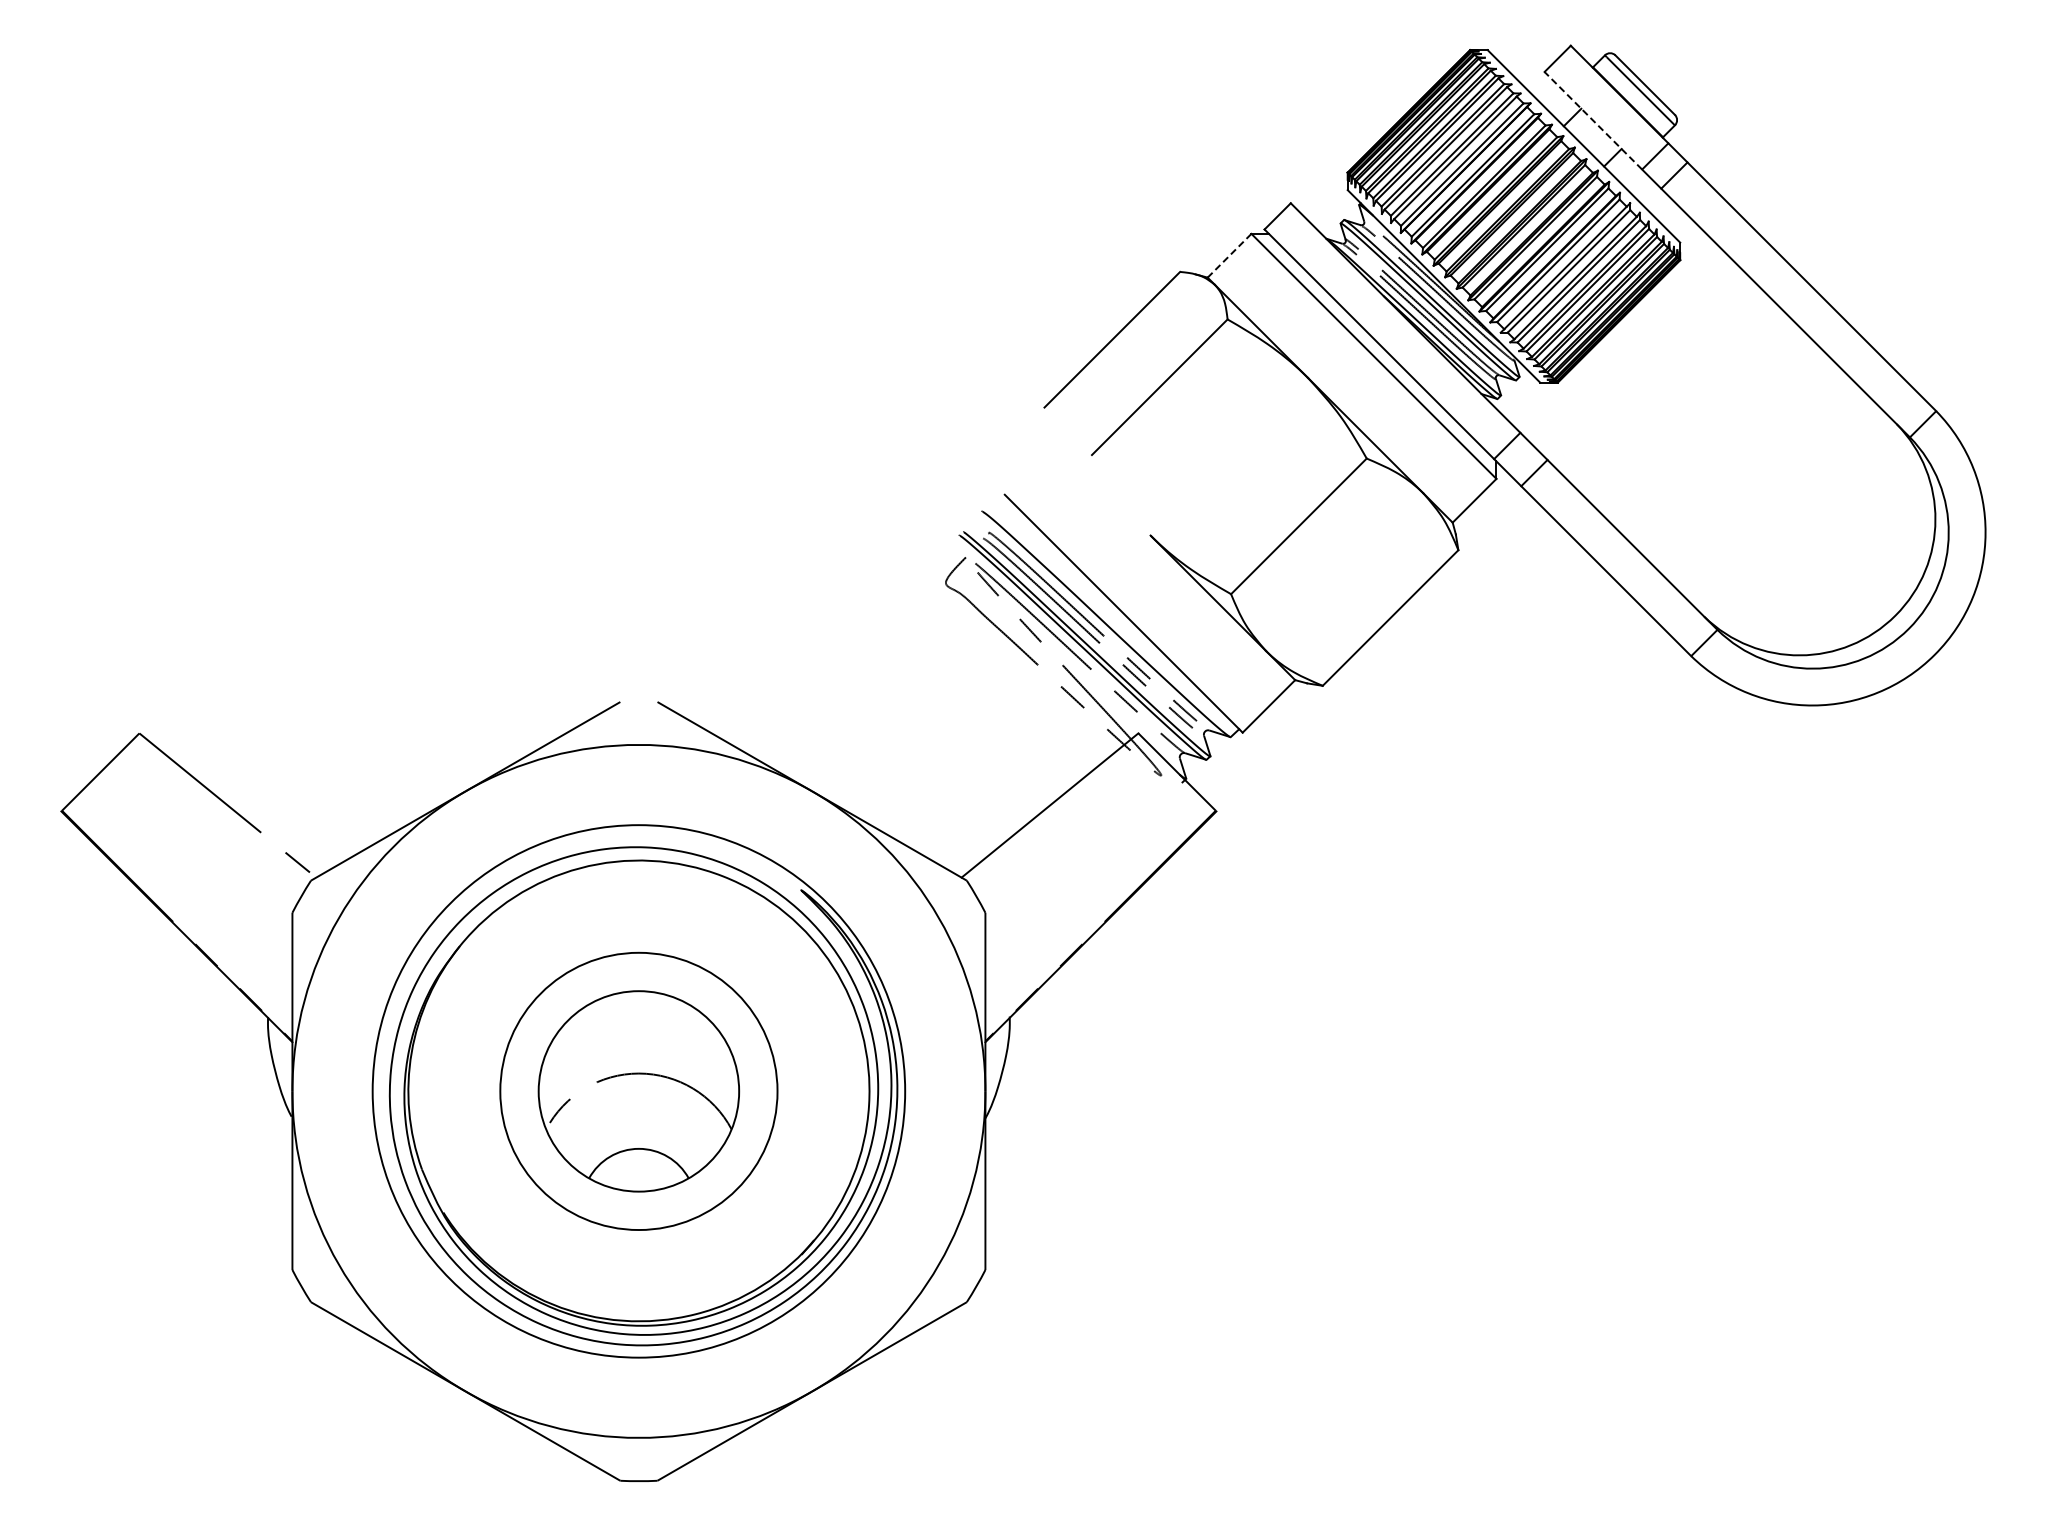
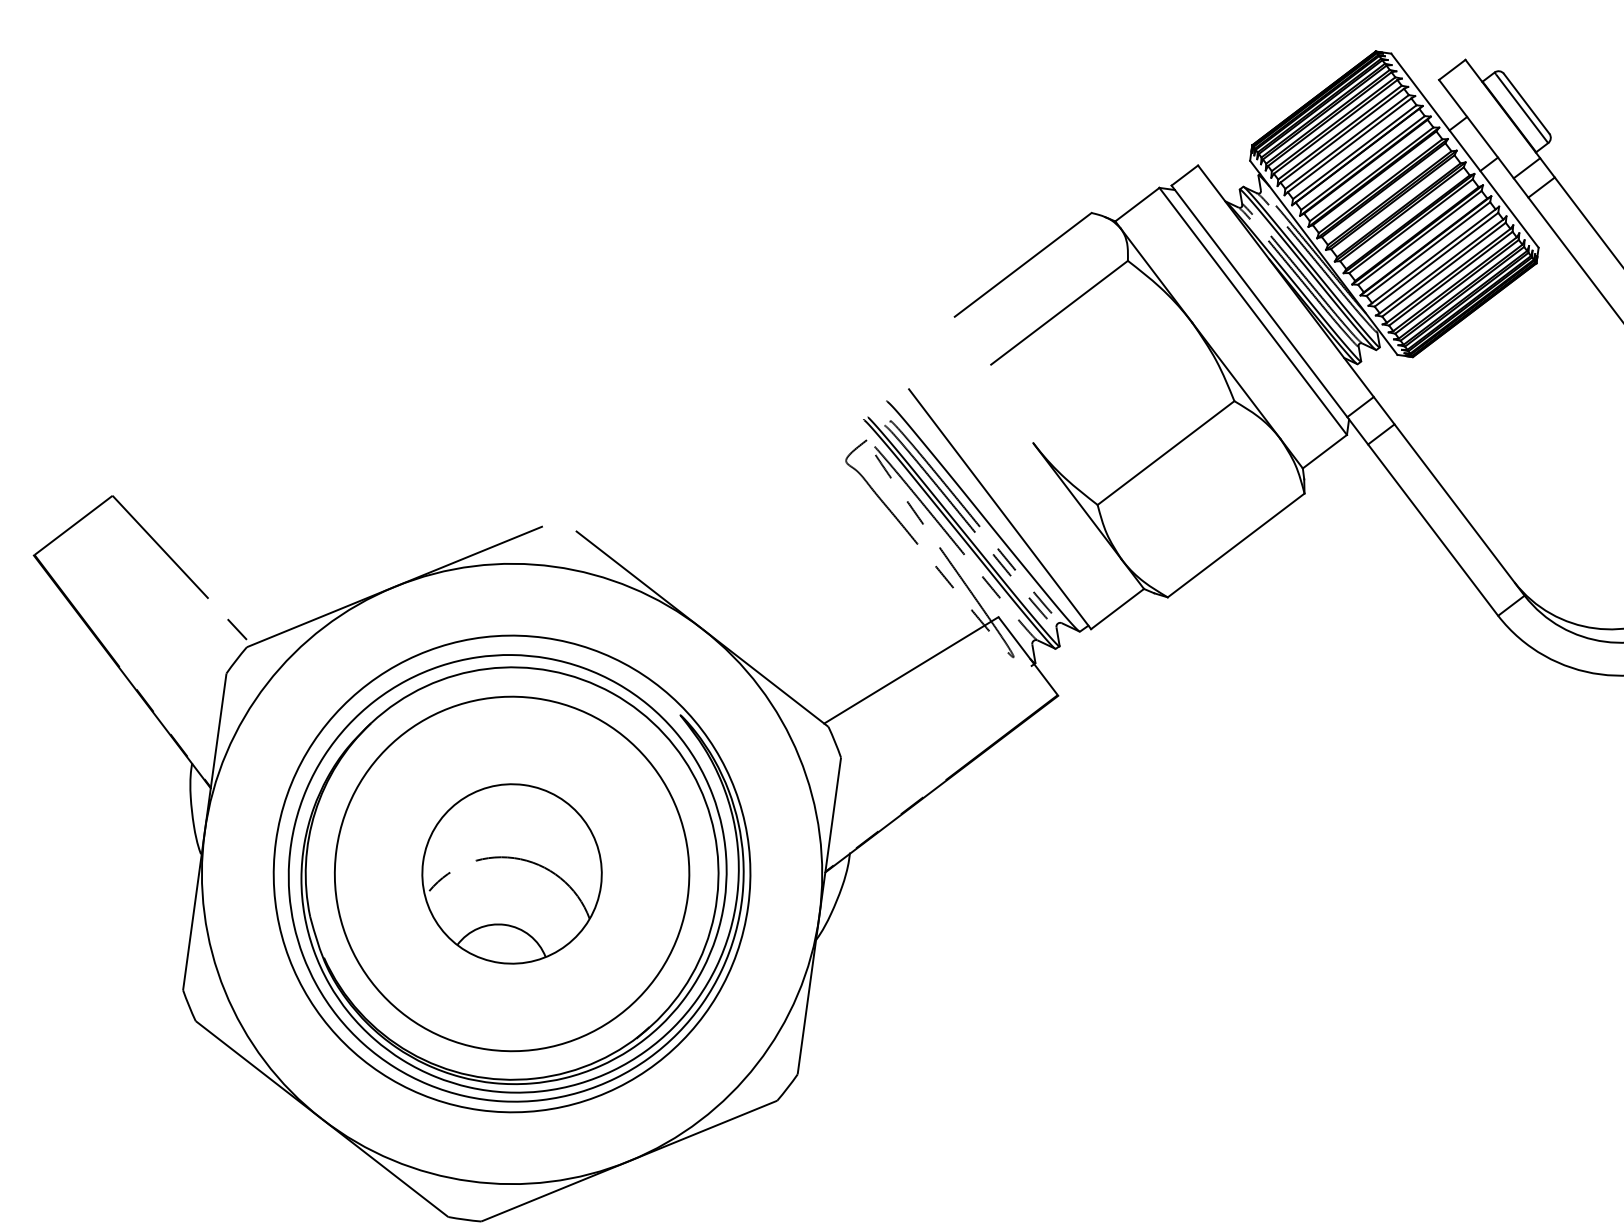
line: (1593, 120) -> (1476, 128), dashed -> solid
line: (1229, 255) -> (1137, 204), dashed -> solid
circle: (638, 1091) -> (511, 873), size x1.43

